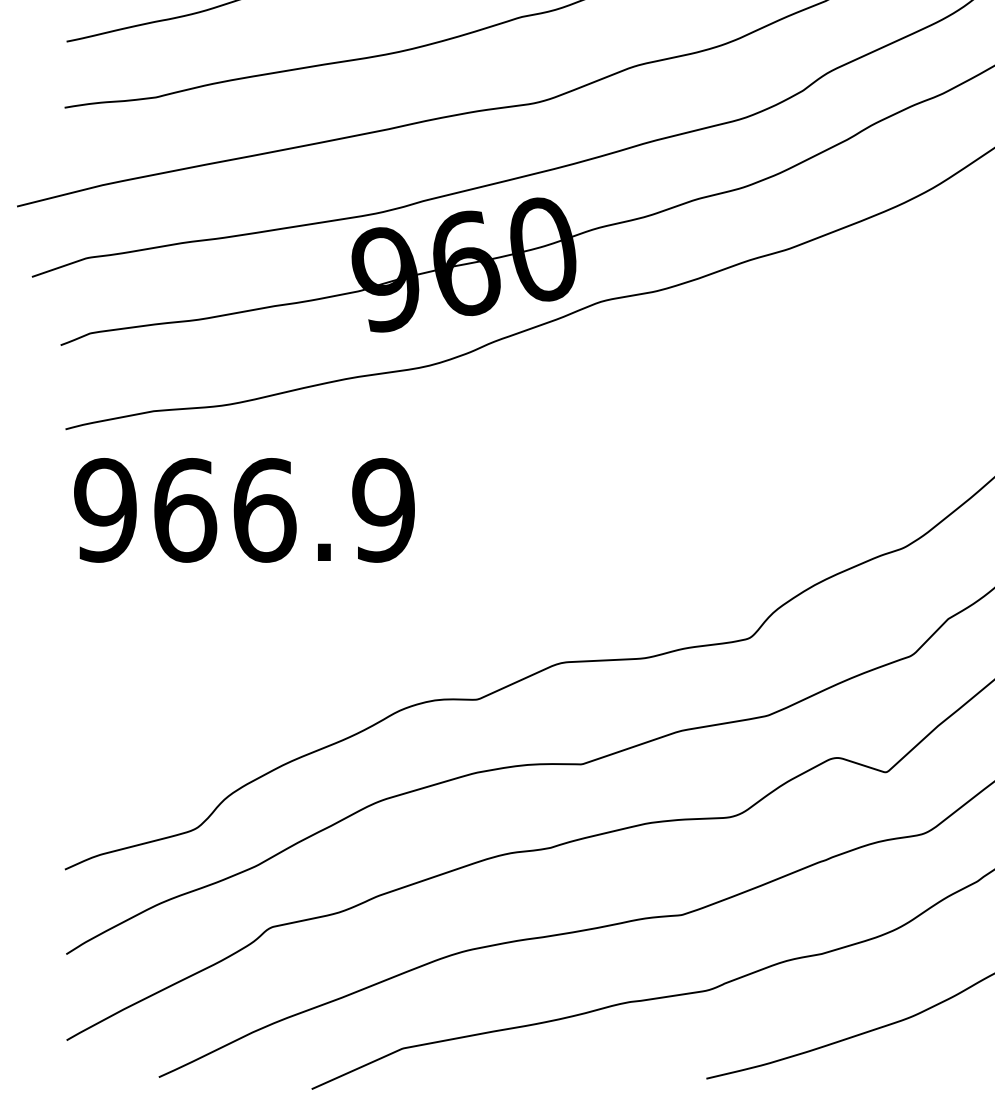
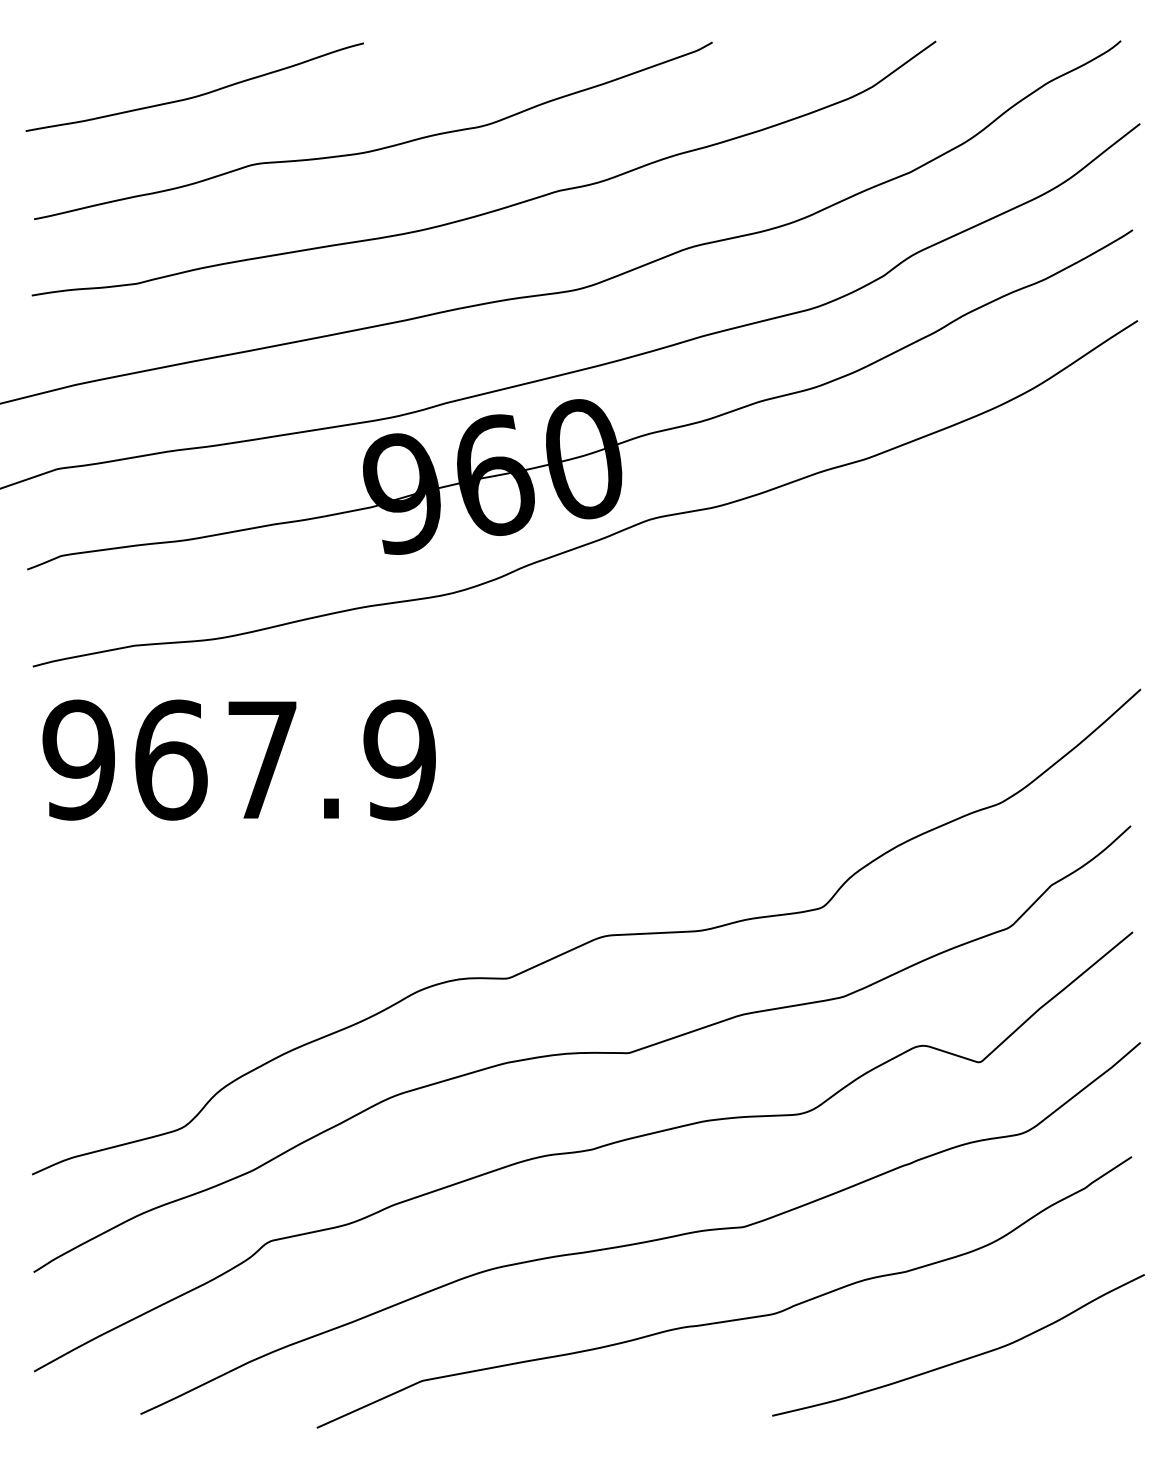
text: (265, 509) -> (263, 759), 966.9 -> 967.9

